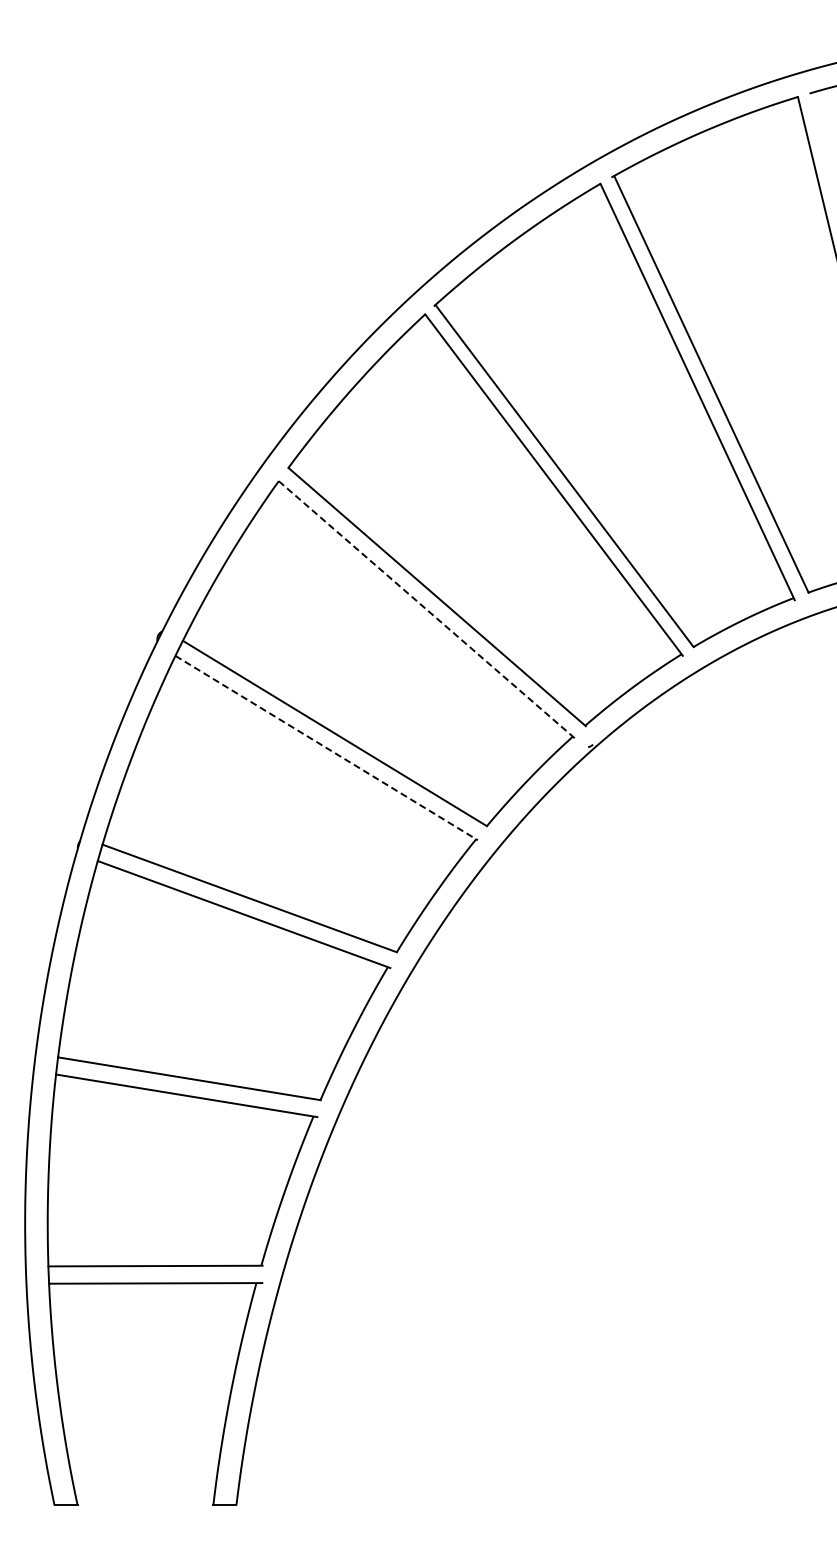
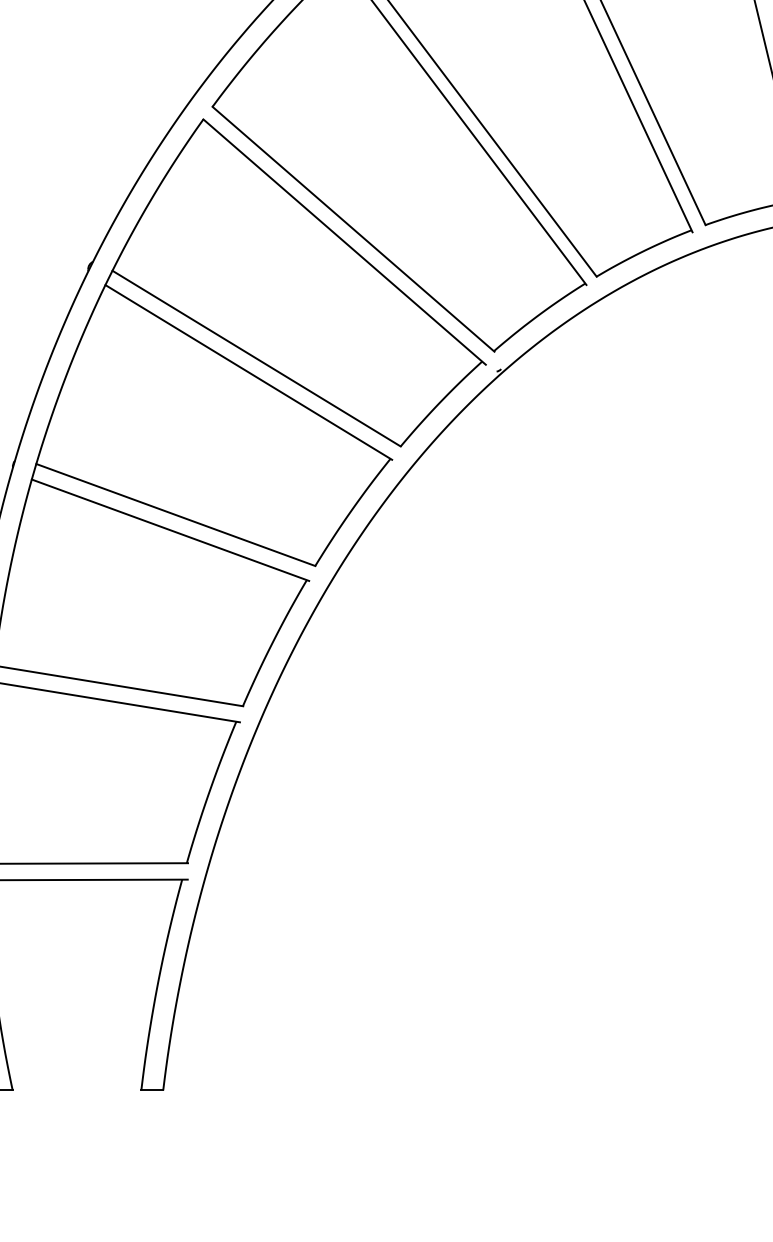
line: (428, 610) -> (345, 242), dashed -> solid
line: (327, 748) -> (249, 372), dashed -> solid

